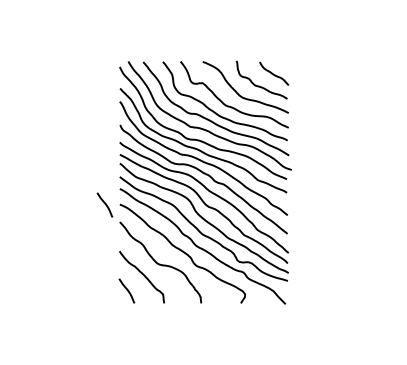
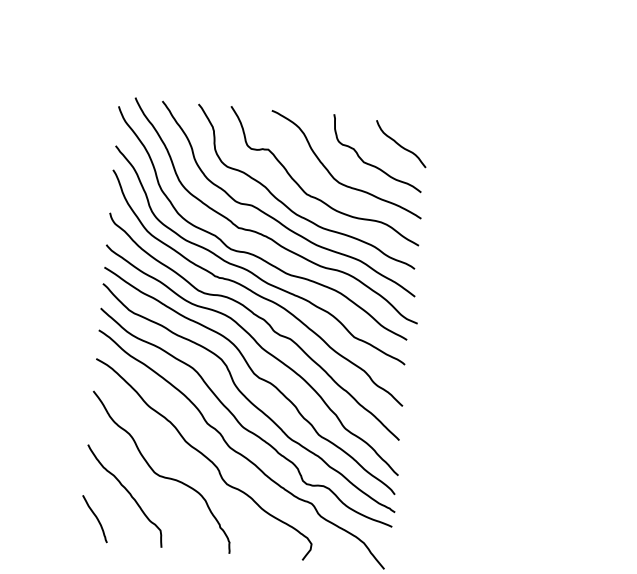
curve: (104, 204) -> (68, 356), removed

